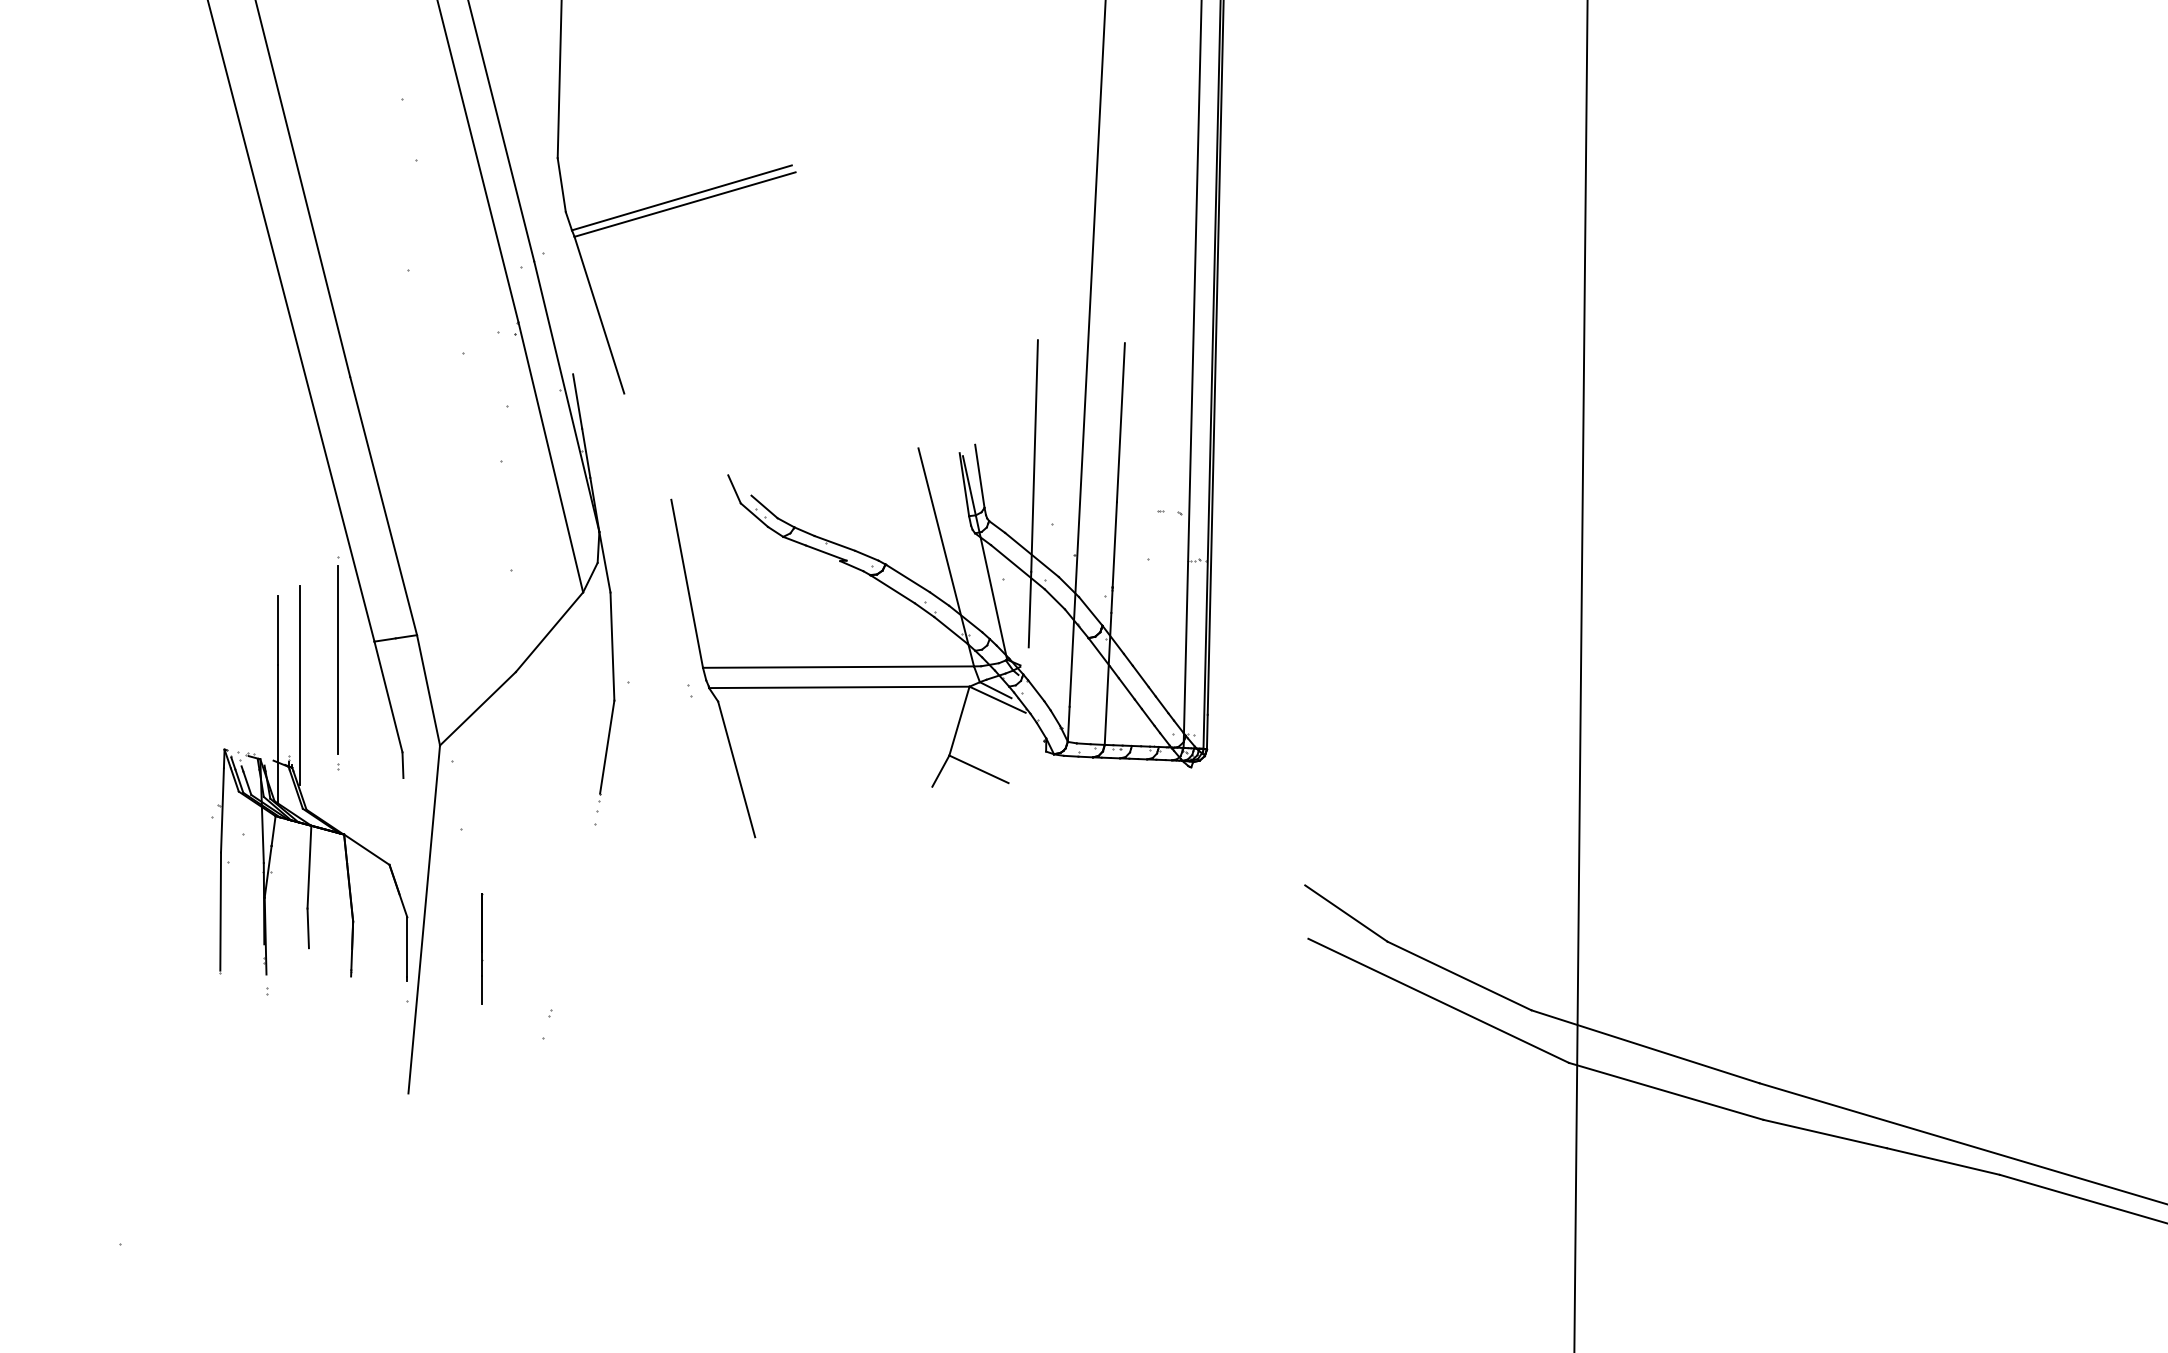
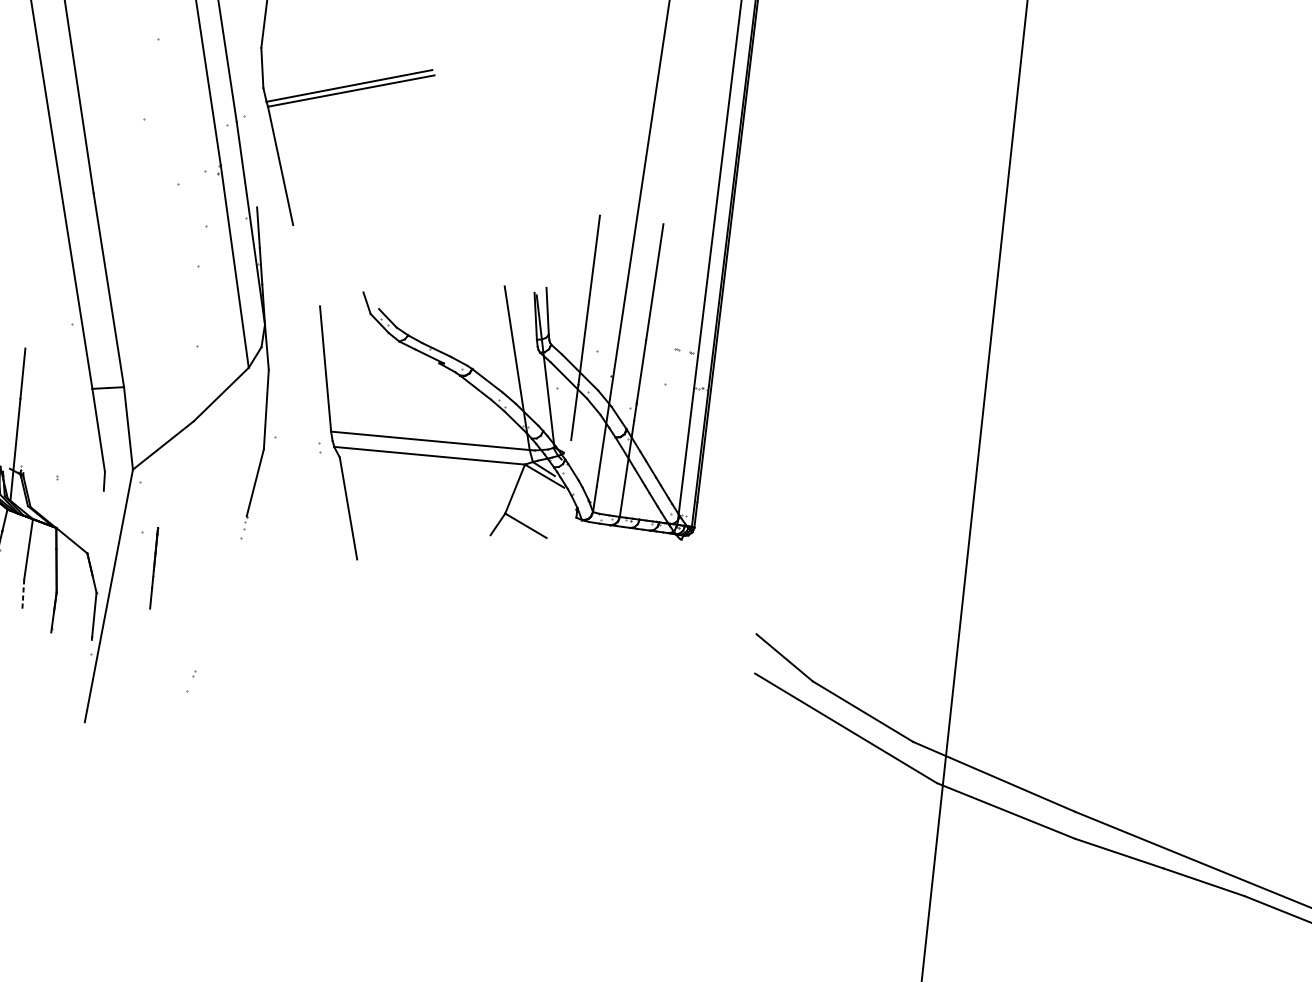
line: (338, 659) -> (64, 399), removed
line: (300, 685) -> (35, 415), removed
line: (308, 928) -> (23, 594), solid -> dashed
line: (482, 948) -> (154, 567), moved

